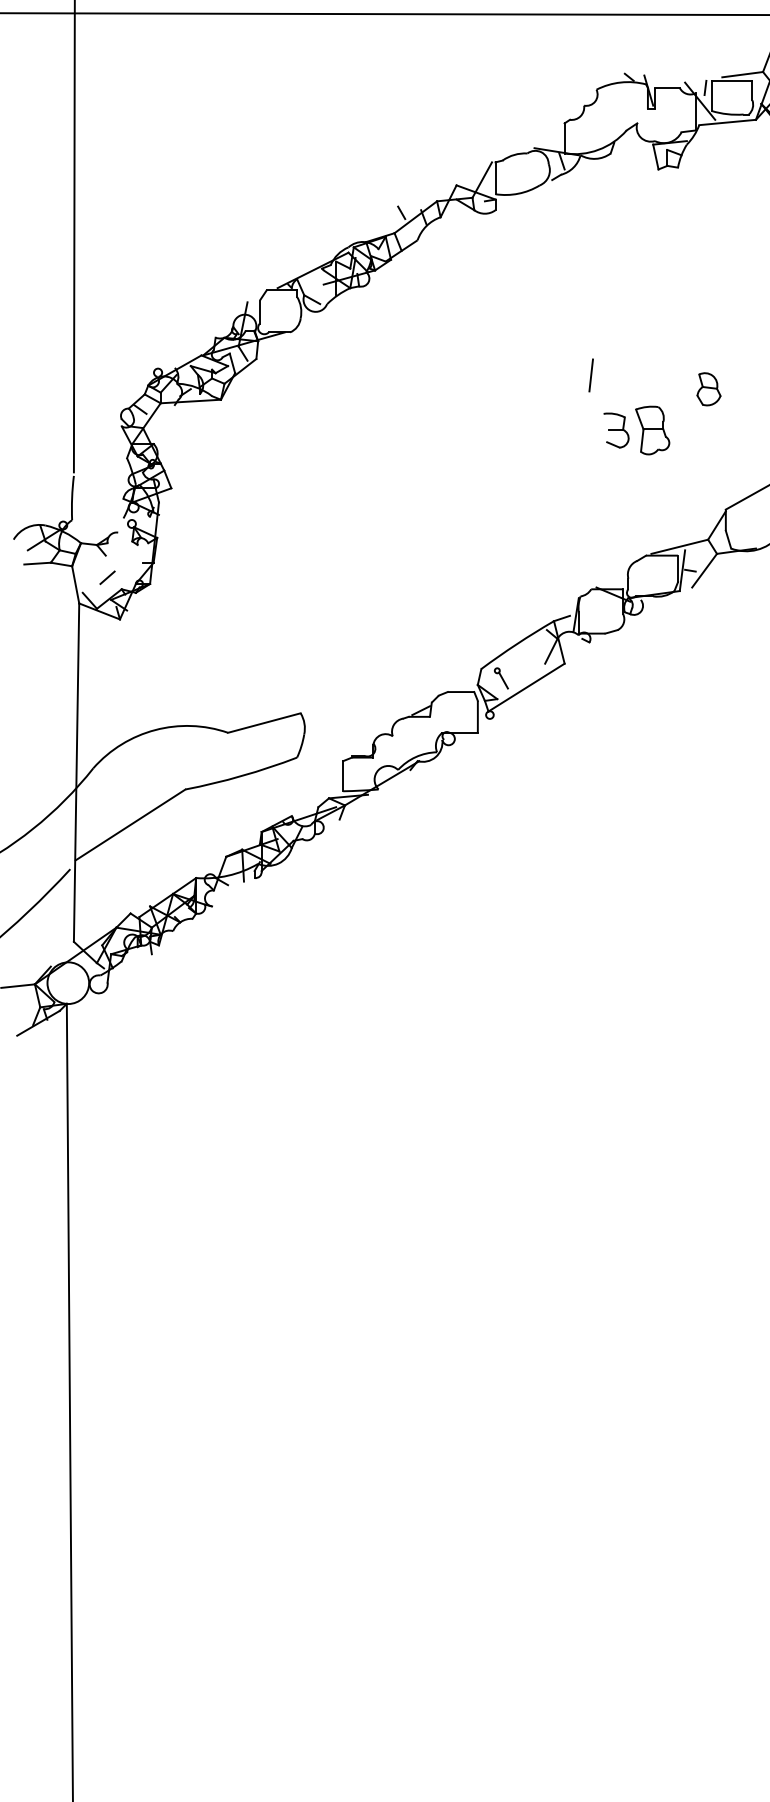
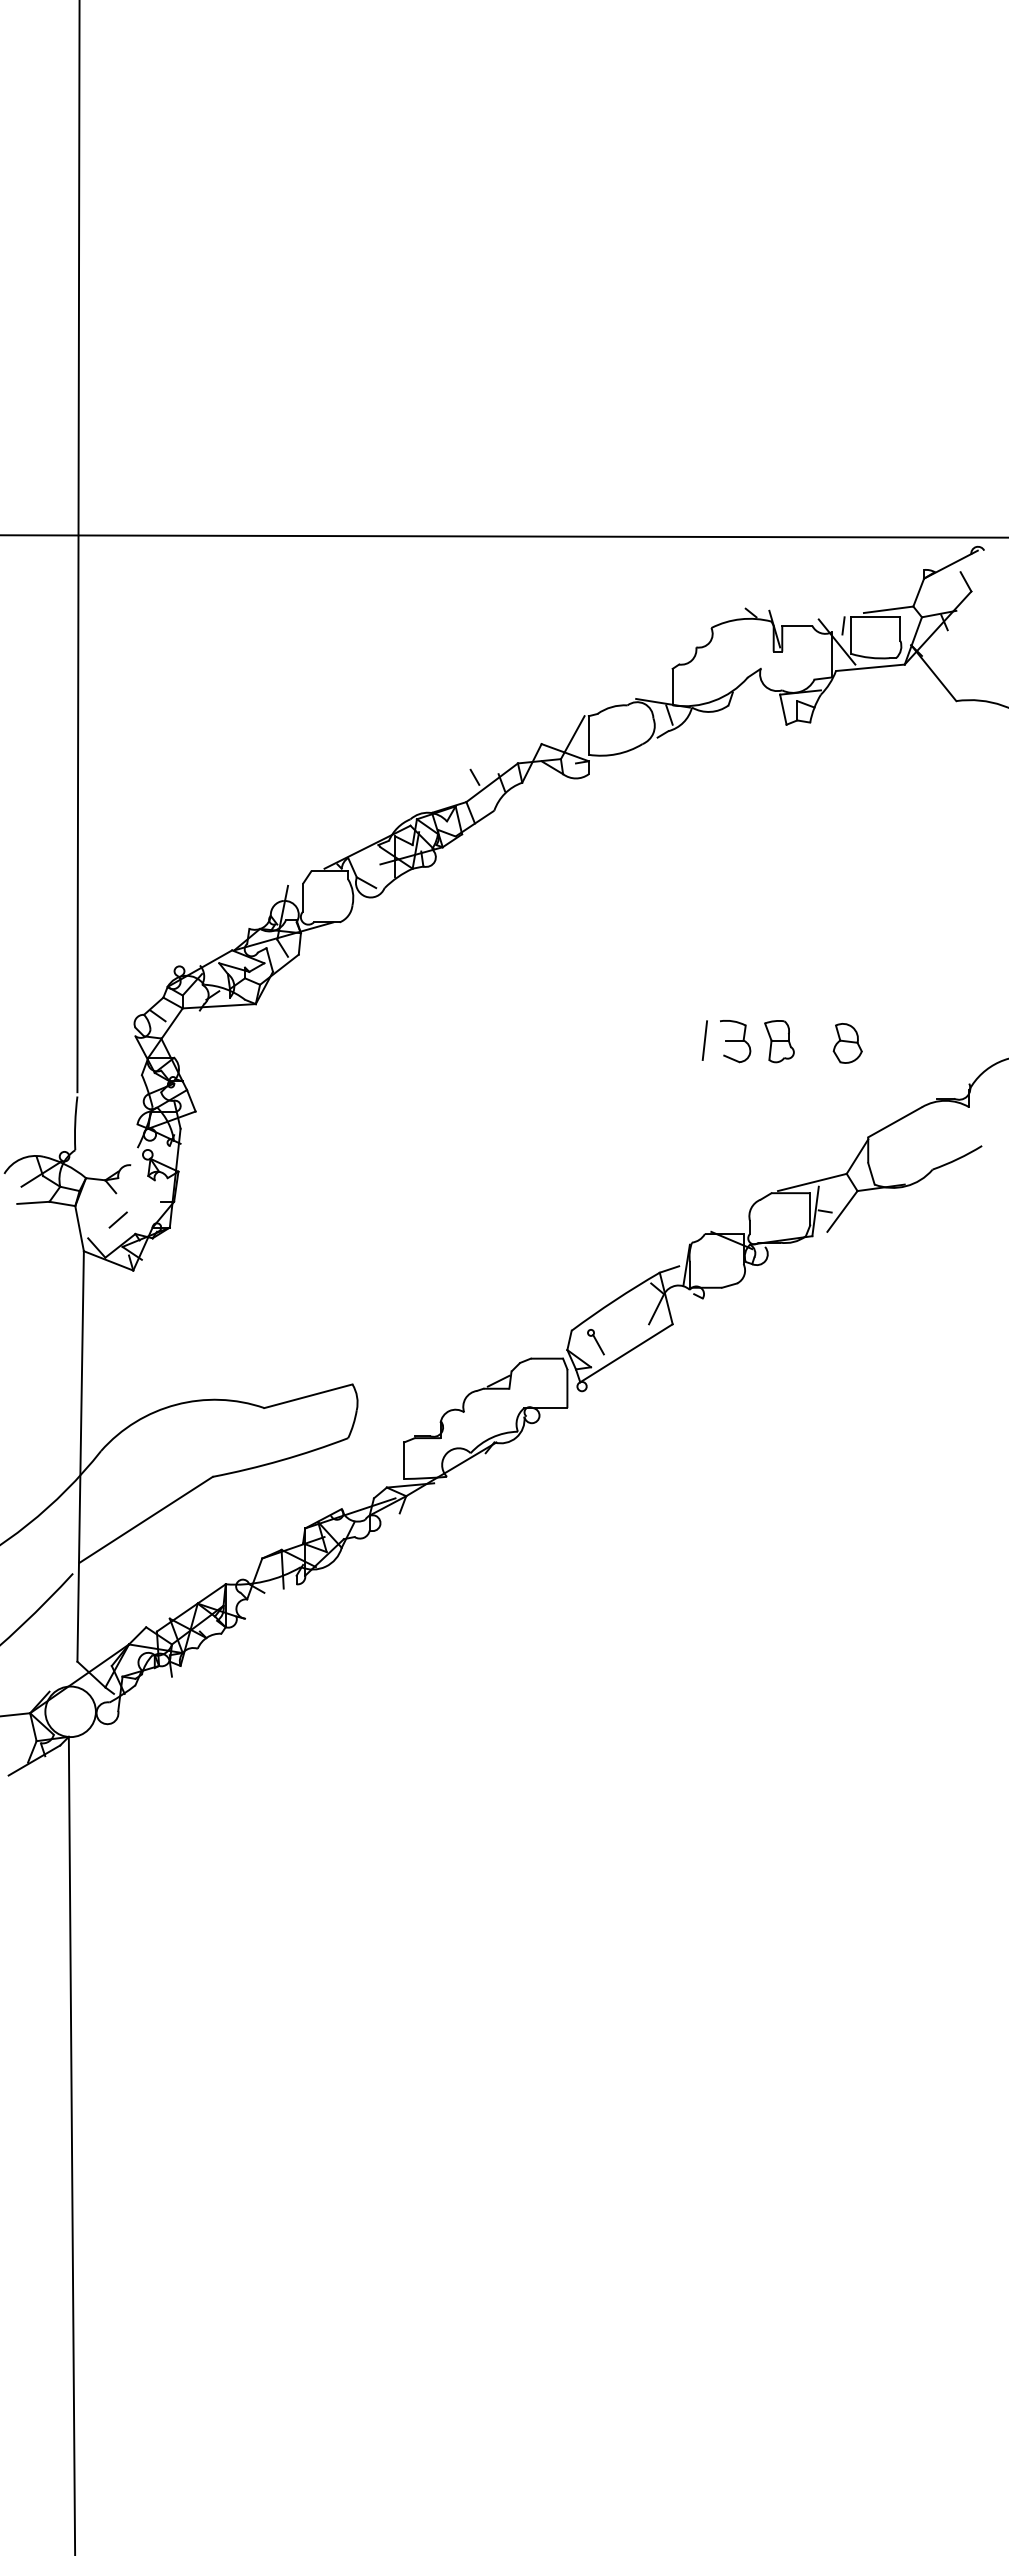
line: (590, 375) -> (704, 1040), moved
part: (708, 389) -> (847, 1043), moved
part: (652, 430) -> (779, 1041), size x0.71

